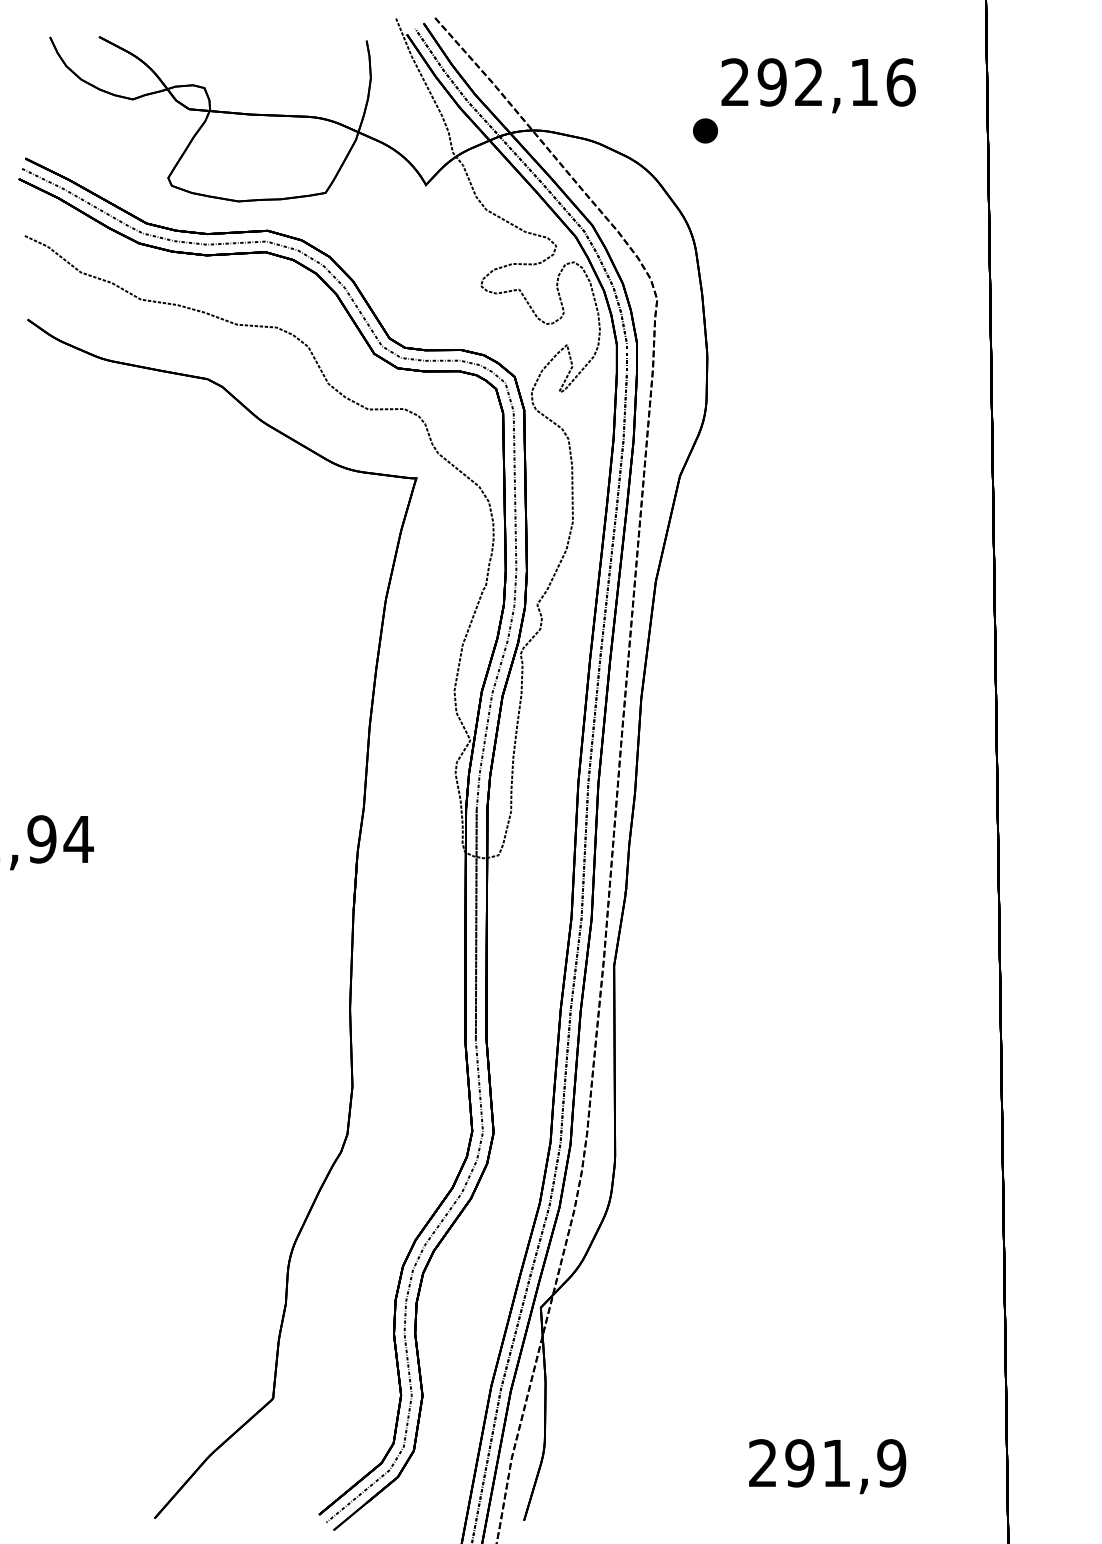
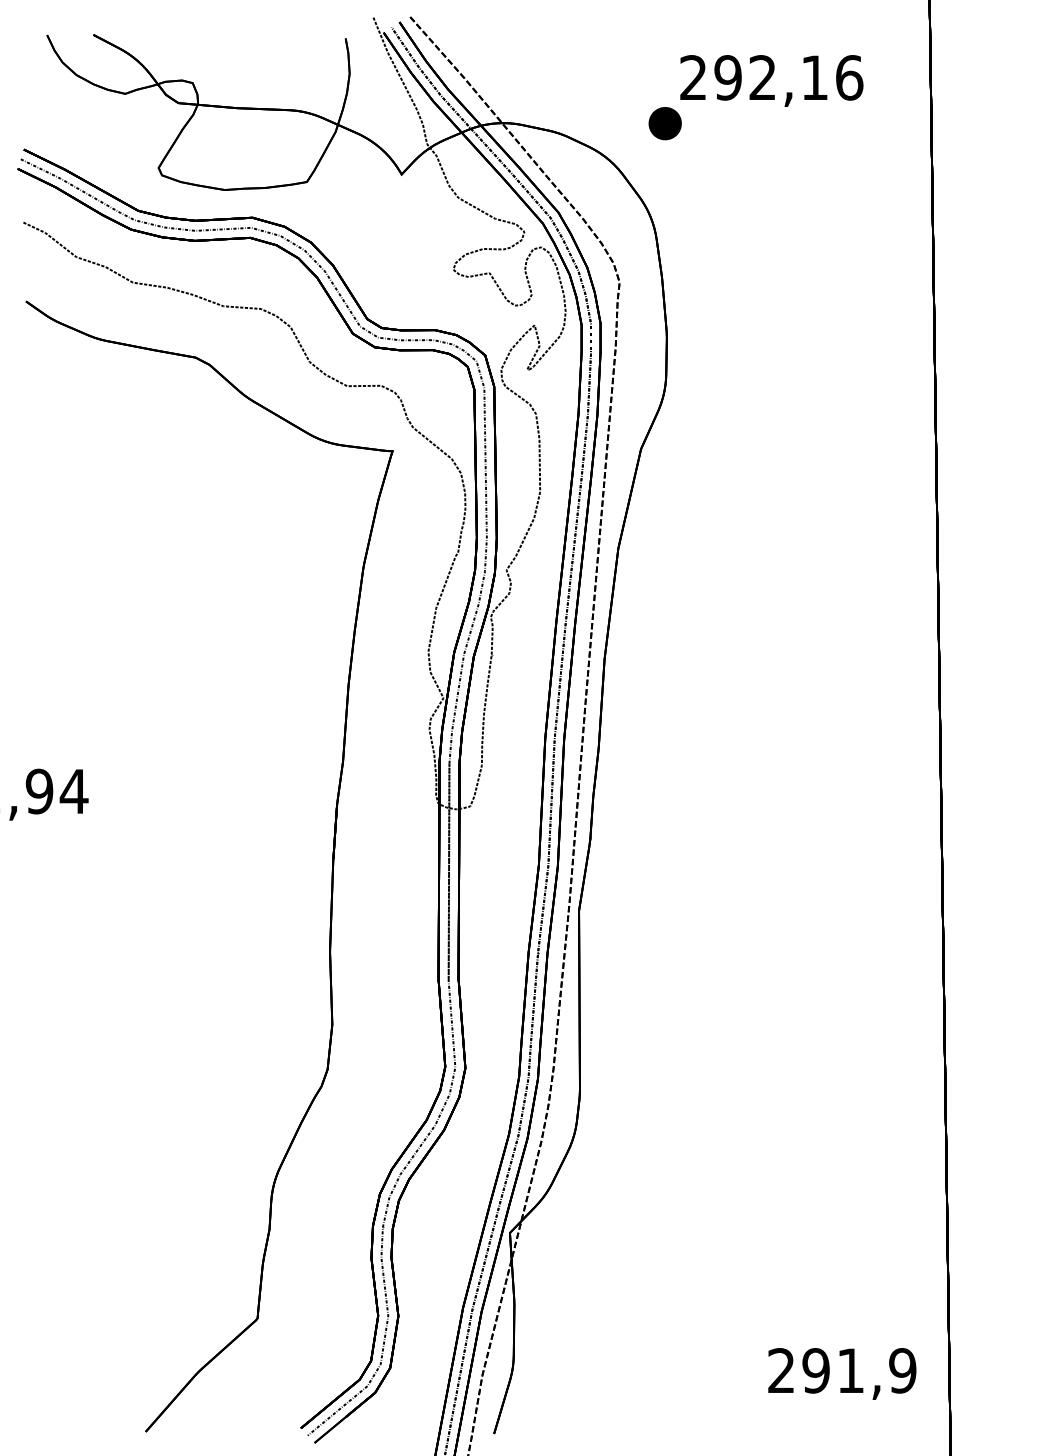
part: (704, 130) -> (664, 123), size x1.4
text: (827, 1466) -> (842, 1373), moved

